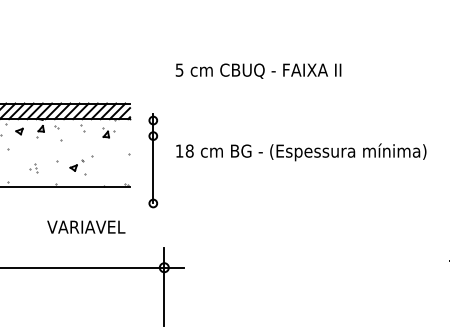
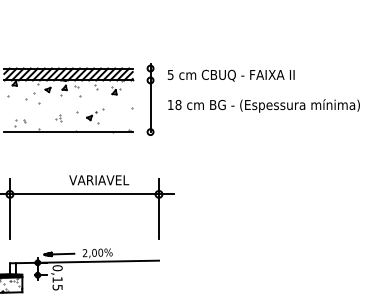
text: (257, 70) -> (230, 75), moved
part: (153, 160) -> (150, 99), moved
text: (86, 227) -> (99, 180), moved

